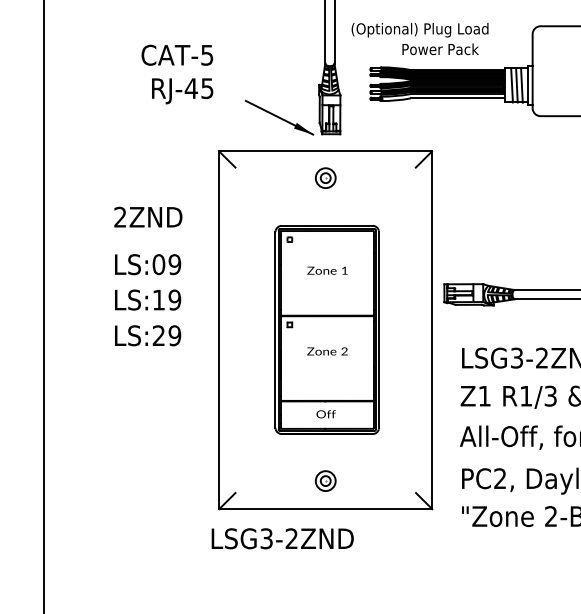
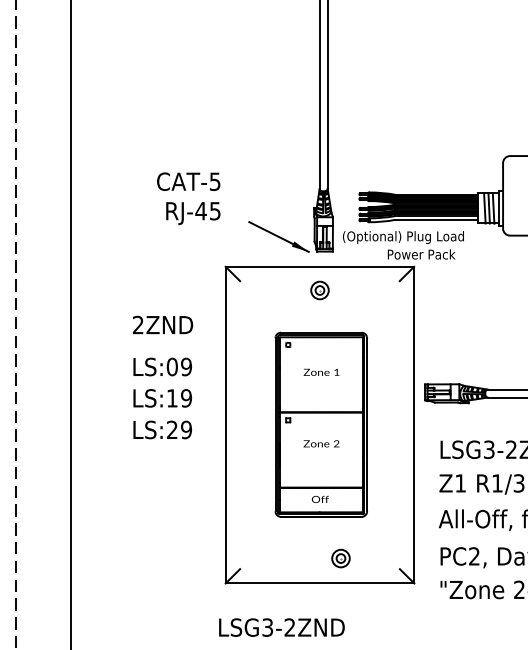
text: (420, 39) -> (403, 245), moved
part: (325, 481) -> (340, 558), moved
text: (282, 538) -> (281, 627), moved

